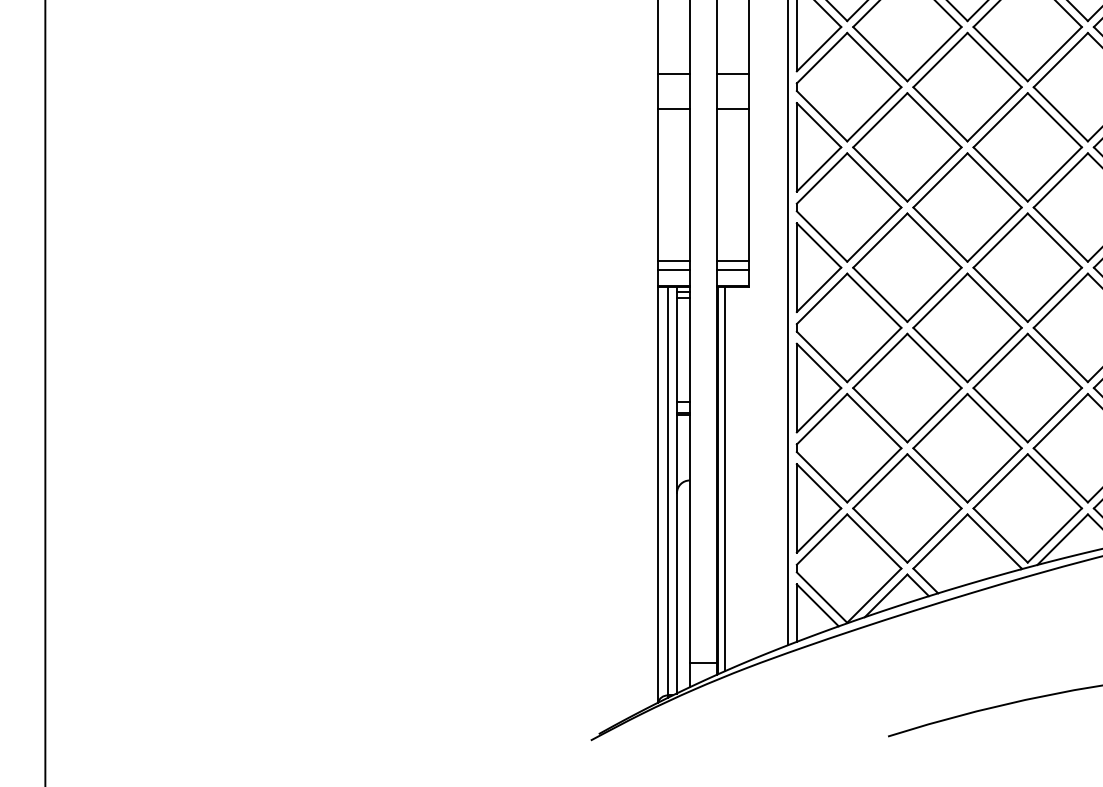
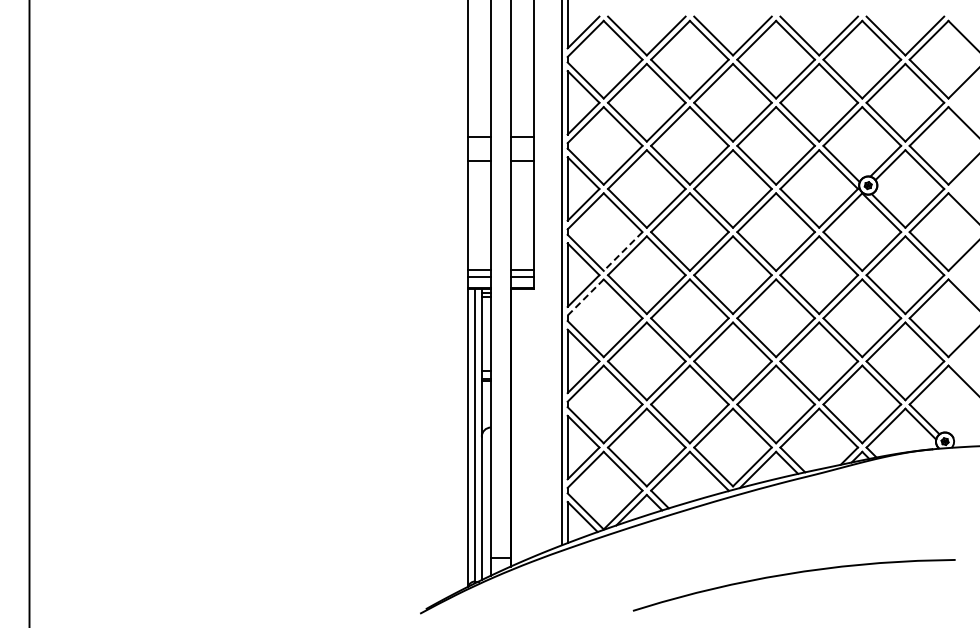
line: (873, 234) -> (622, 251), solid -> dashed
line: (821, 298) -> (585, 297), solid -> dashed
line: (723, 479) -> (515, 426), removed

